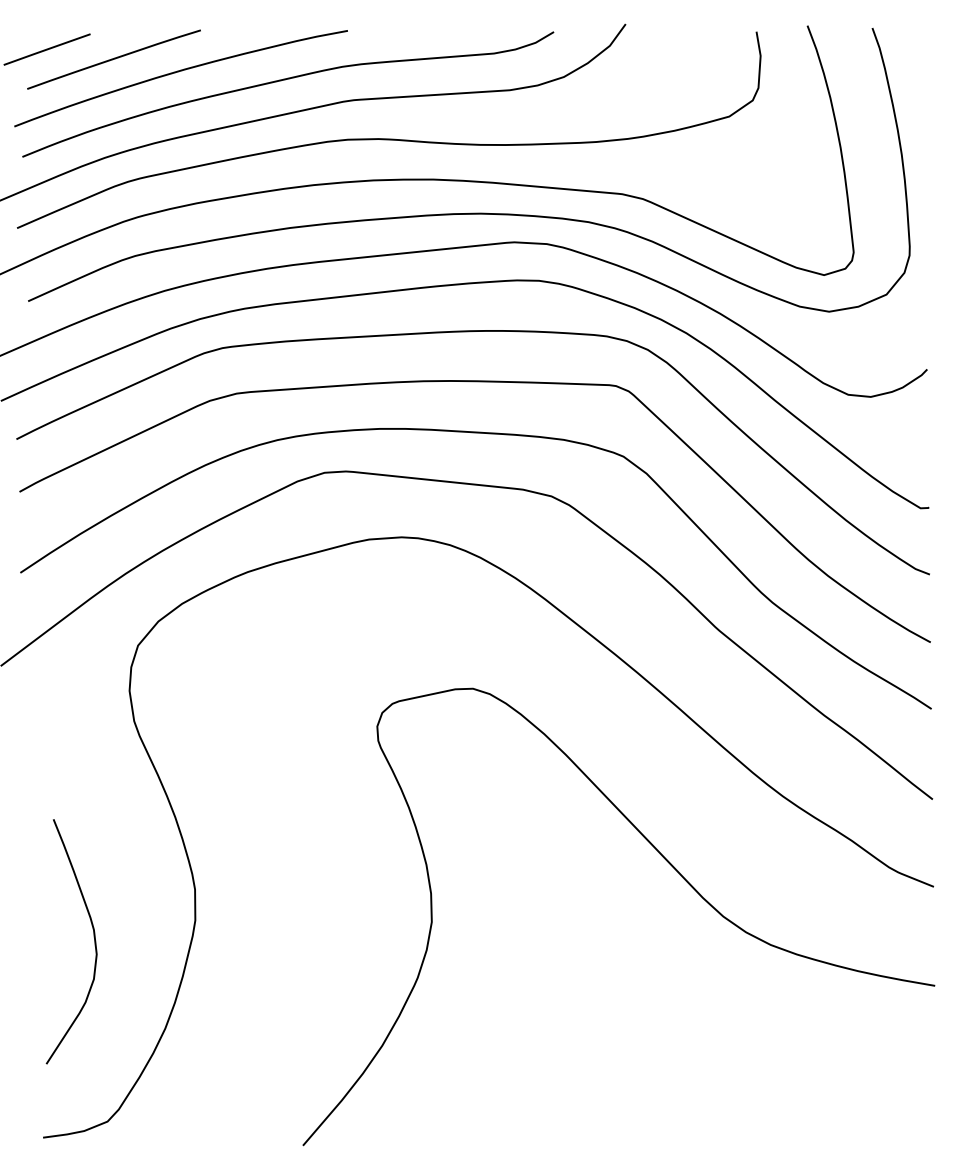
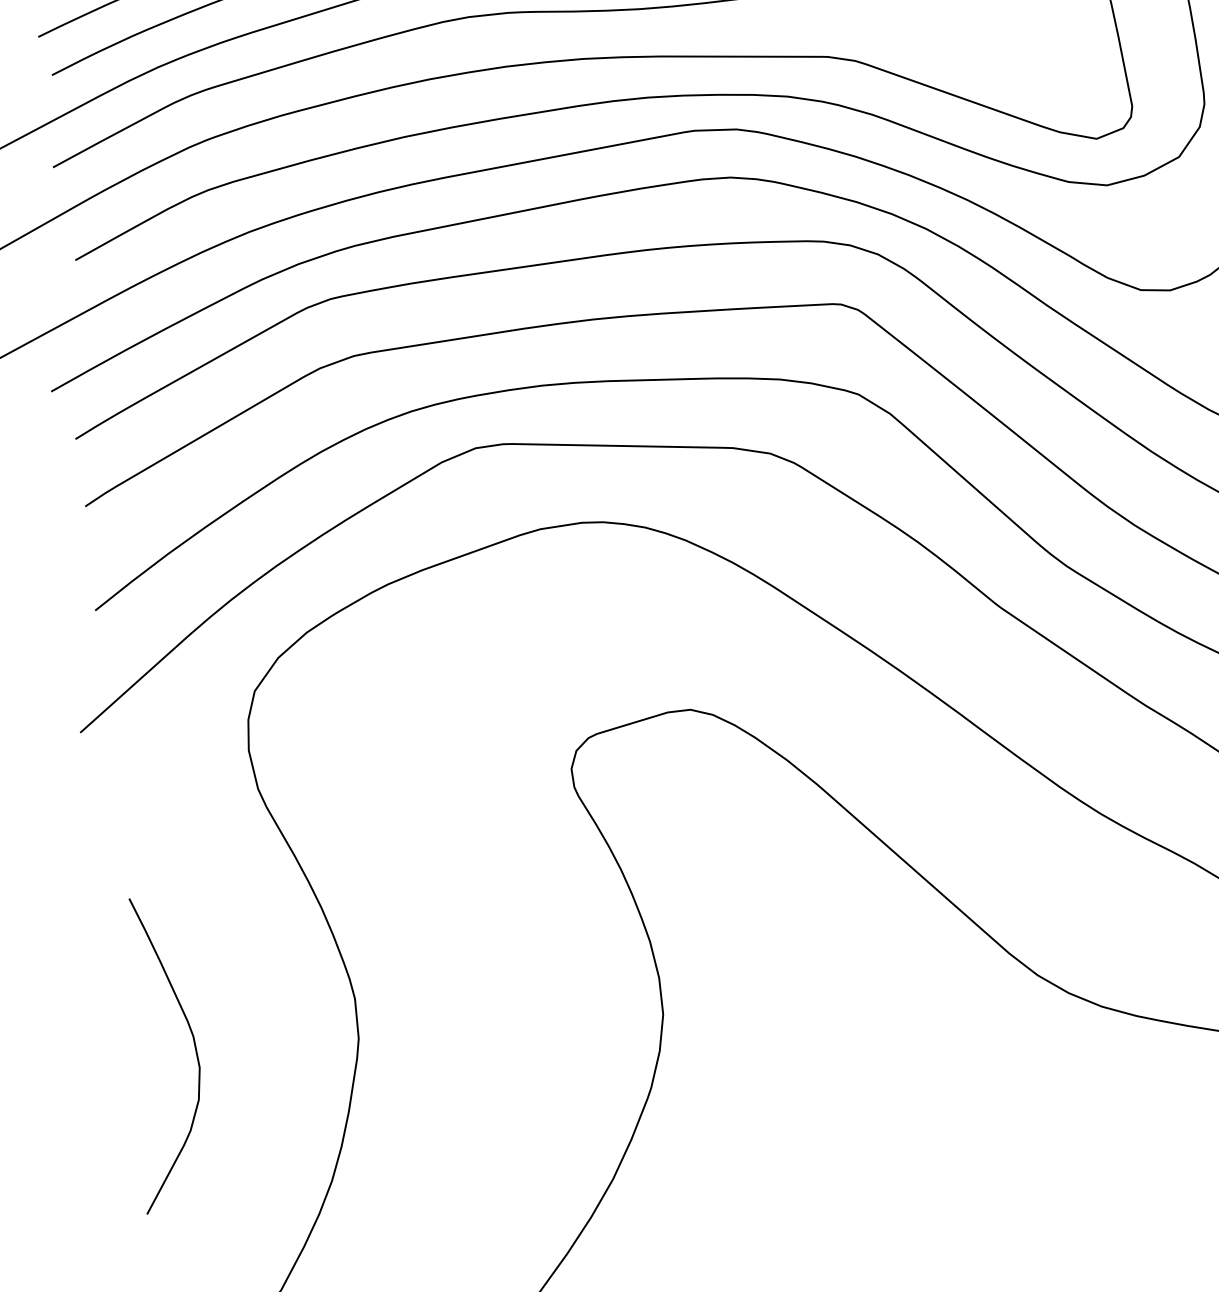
curve: (93, 937) -> (193, 1046), moved

